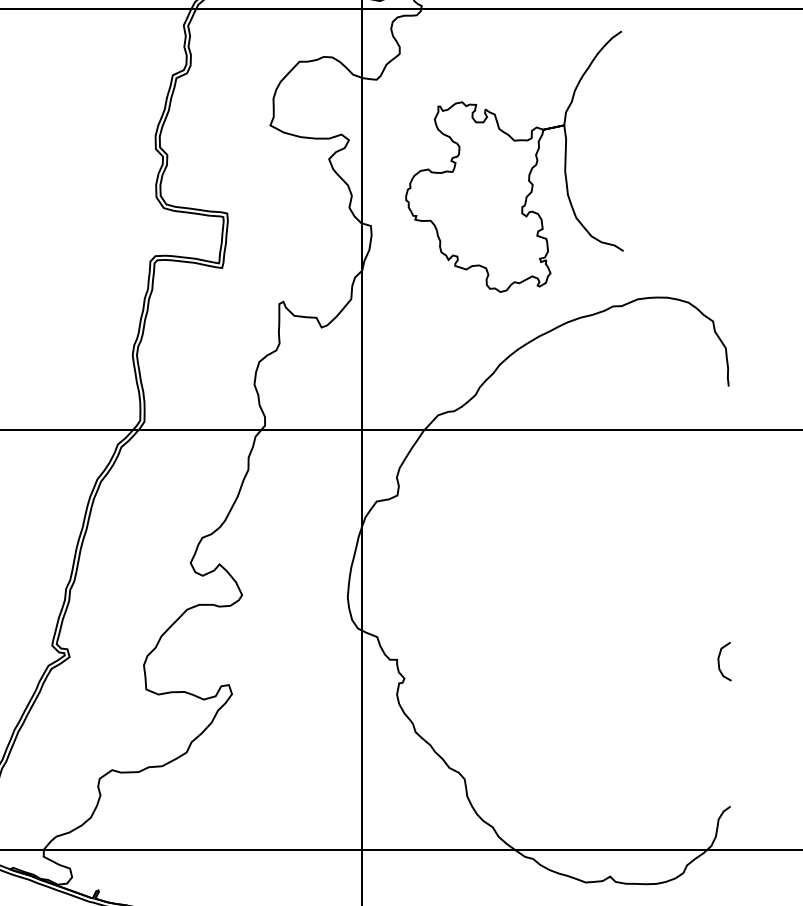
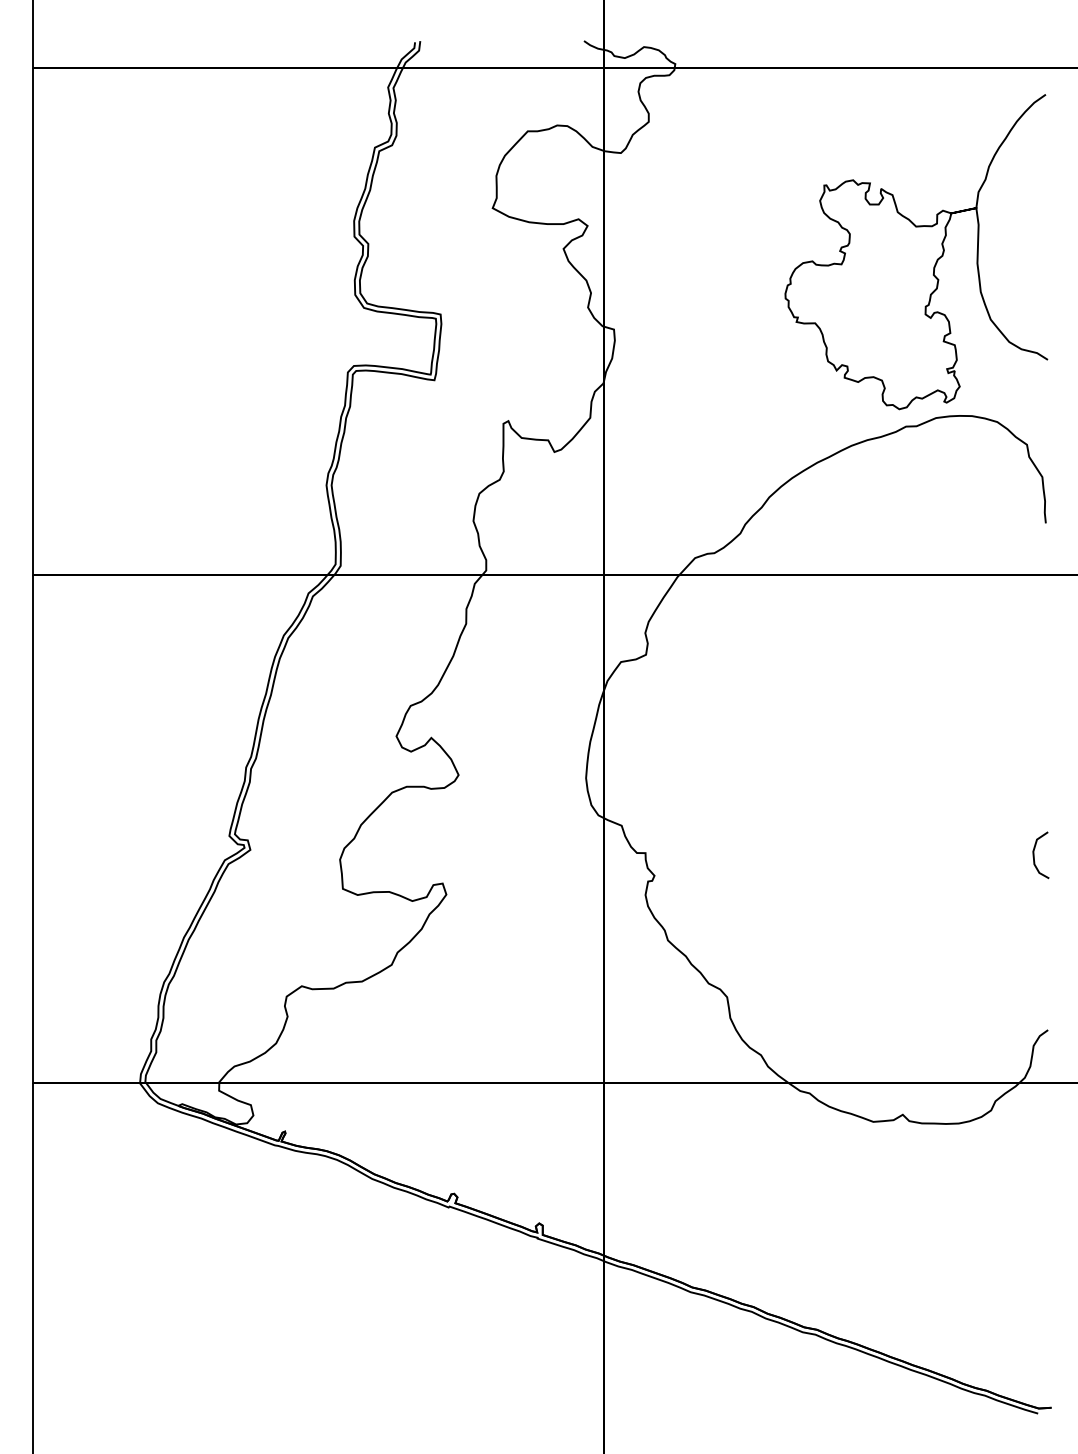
curve: (531, 167) -> (936, 259), moved

